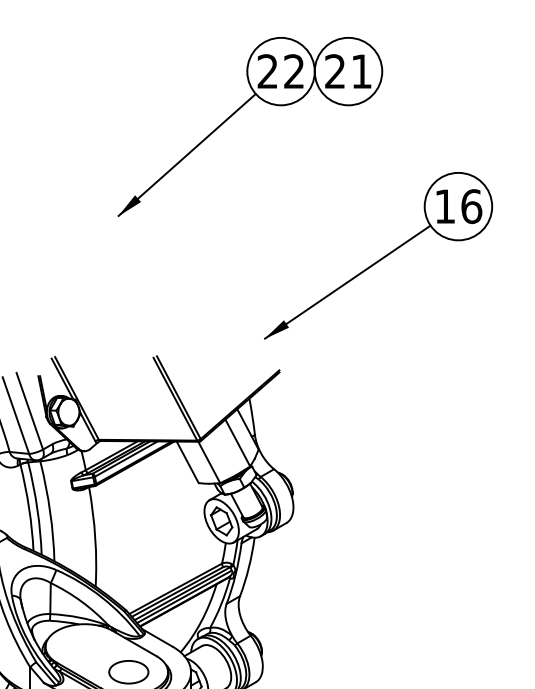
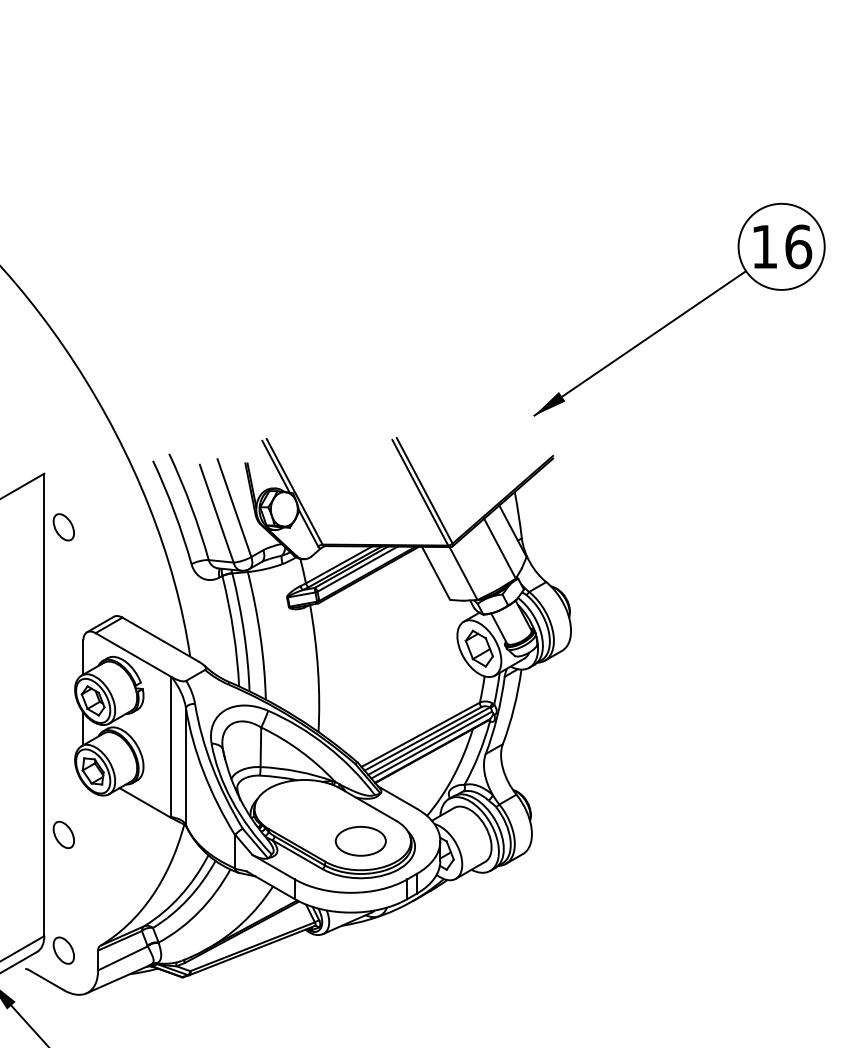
part: (236, 112) -> (498, 126), removed

